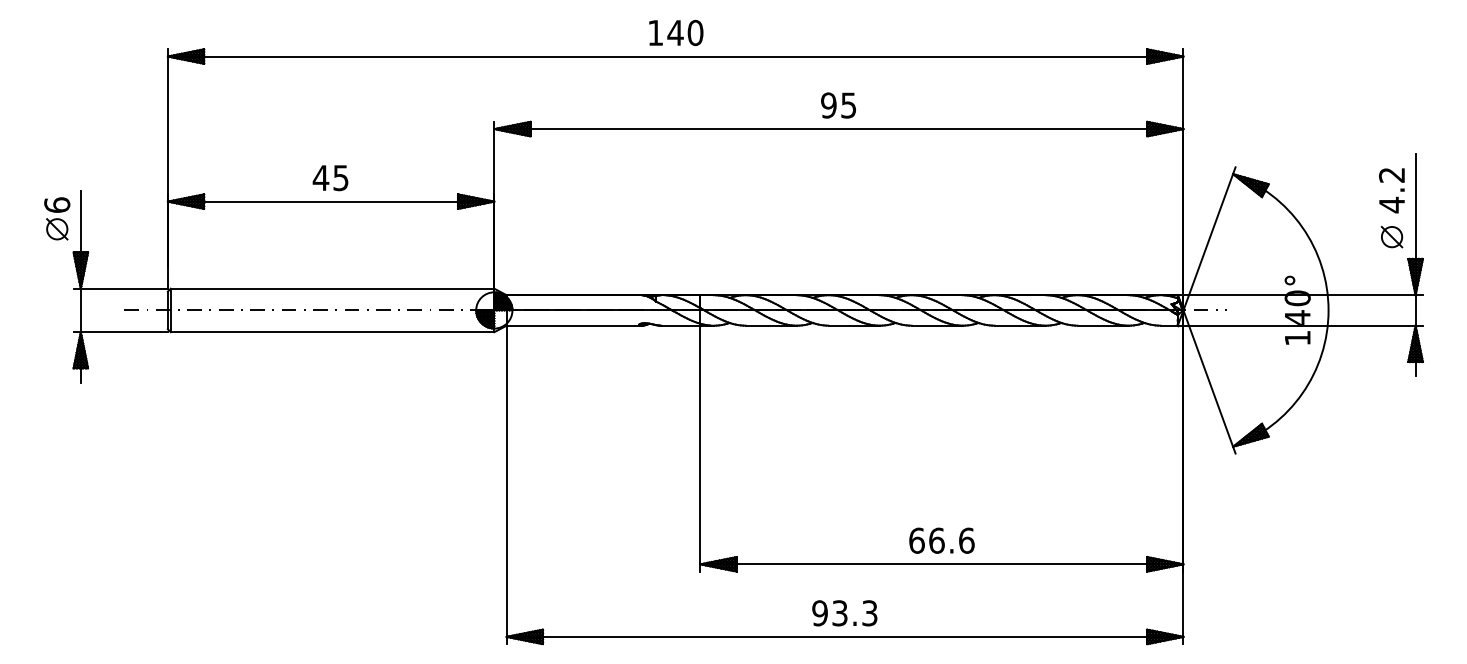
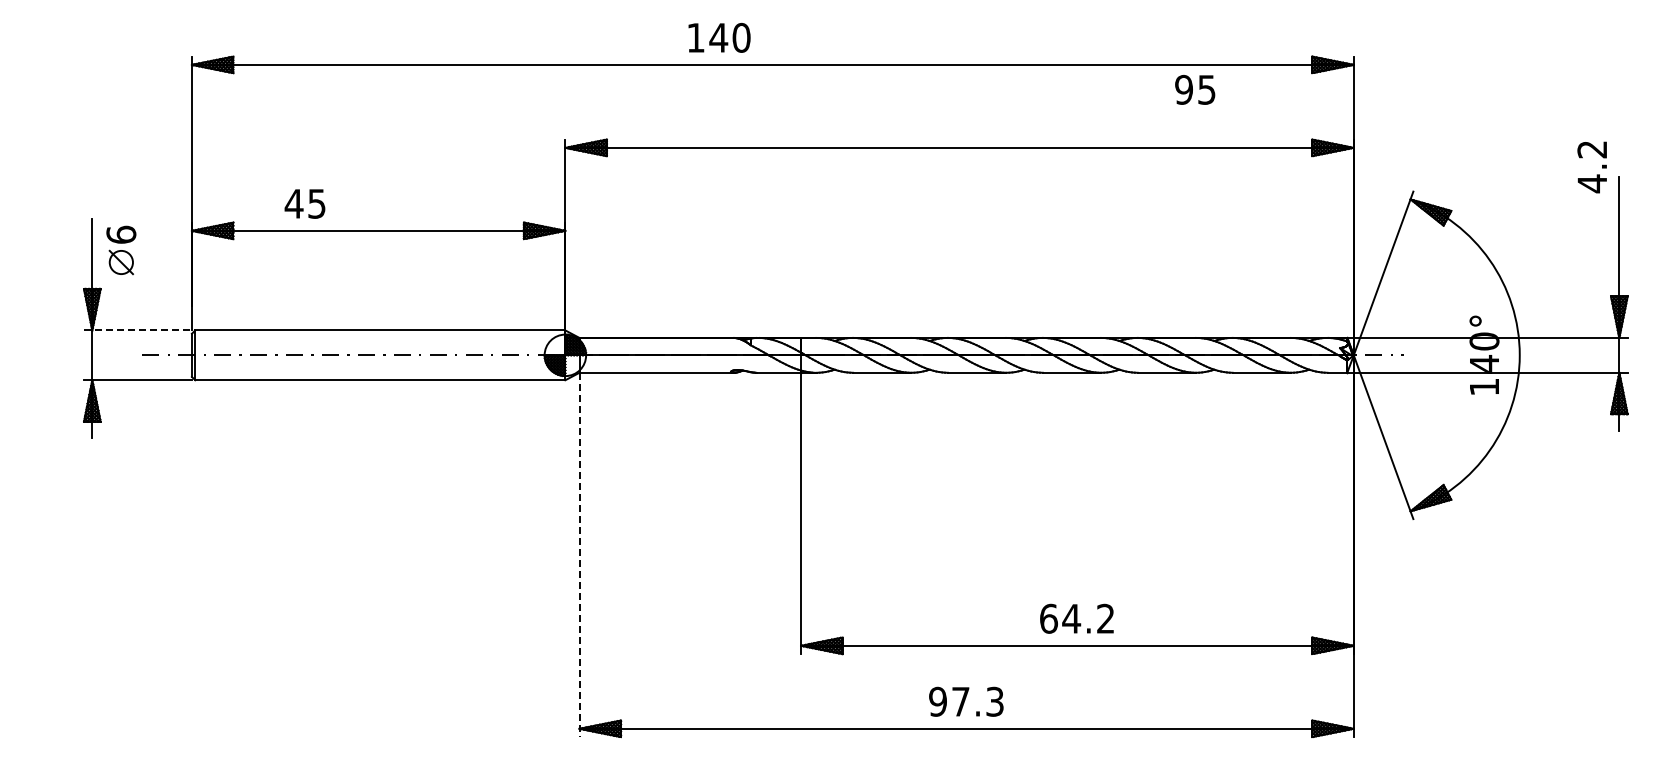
text: (676, 32) -> (719, 37), moved
text: (838, 105) -> (1195, 89), moved
text: (330, 177) -> (304, 203), moved
text: (1391, 190) -> (1591, 167), moved
part: (57, 218) -> (121, 250), moved
part: (1391, 236) -> (1591, 270), removed
line: (120, 288) -> (137, 330), solid -> dashed
line: (506, 485) -> (579, 555), solid -> dashed
text: (951, 540) -> (1088, 618), 66.6 -> 64.2
text: (839, 613) -> (960, 701), 93.3 -> 97.3

